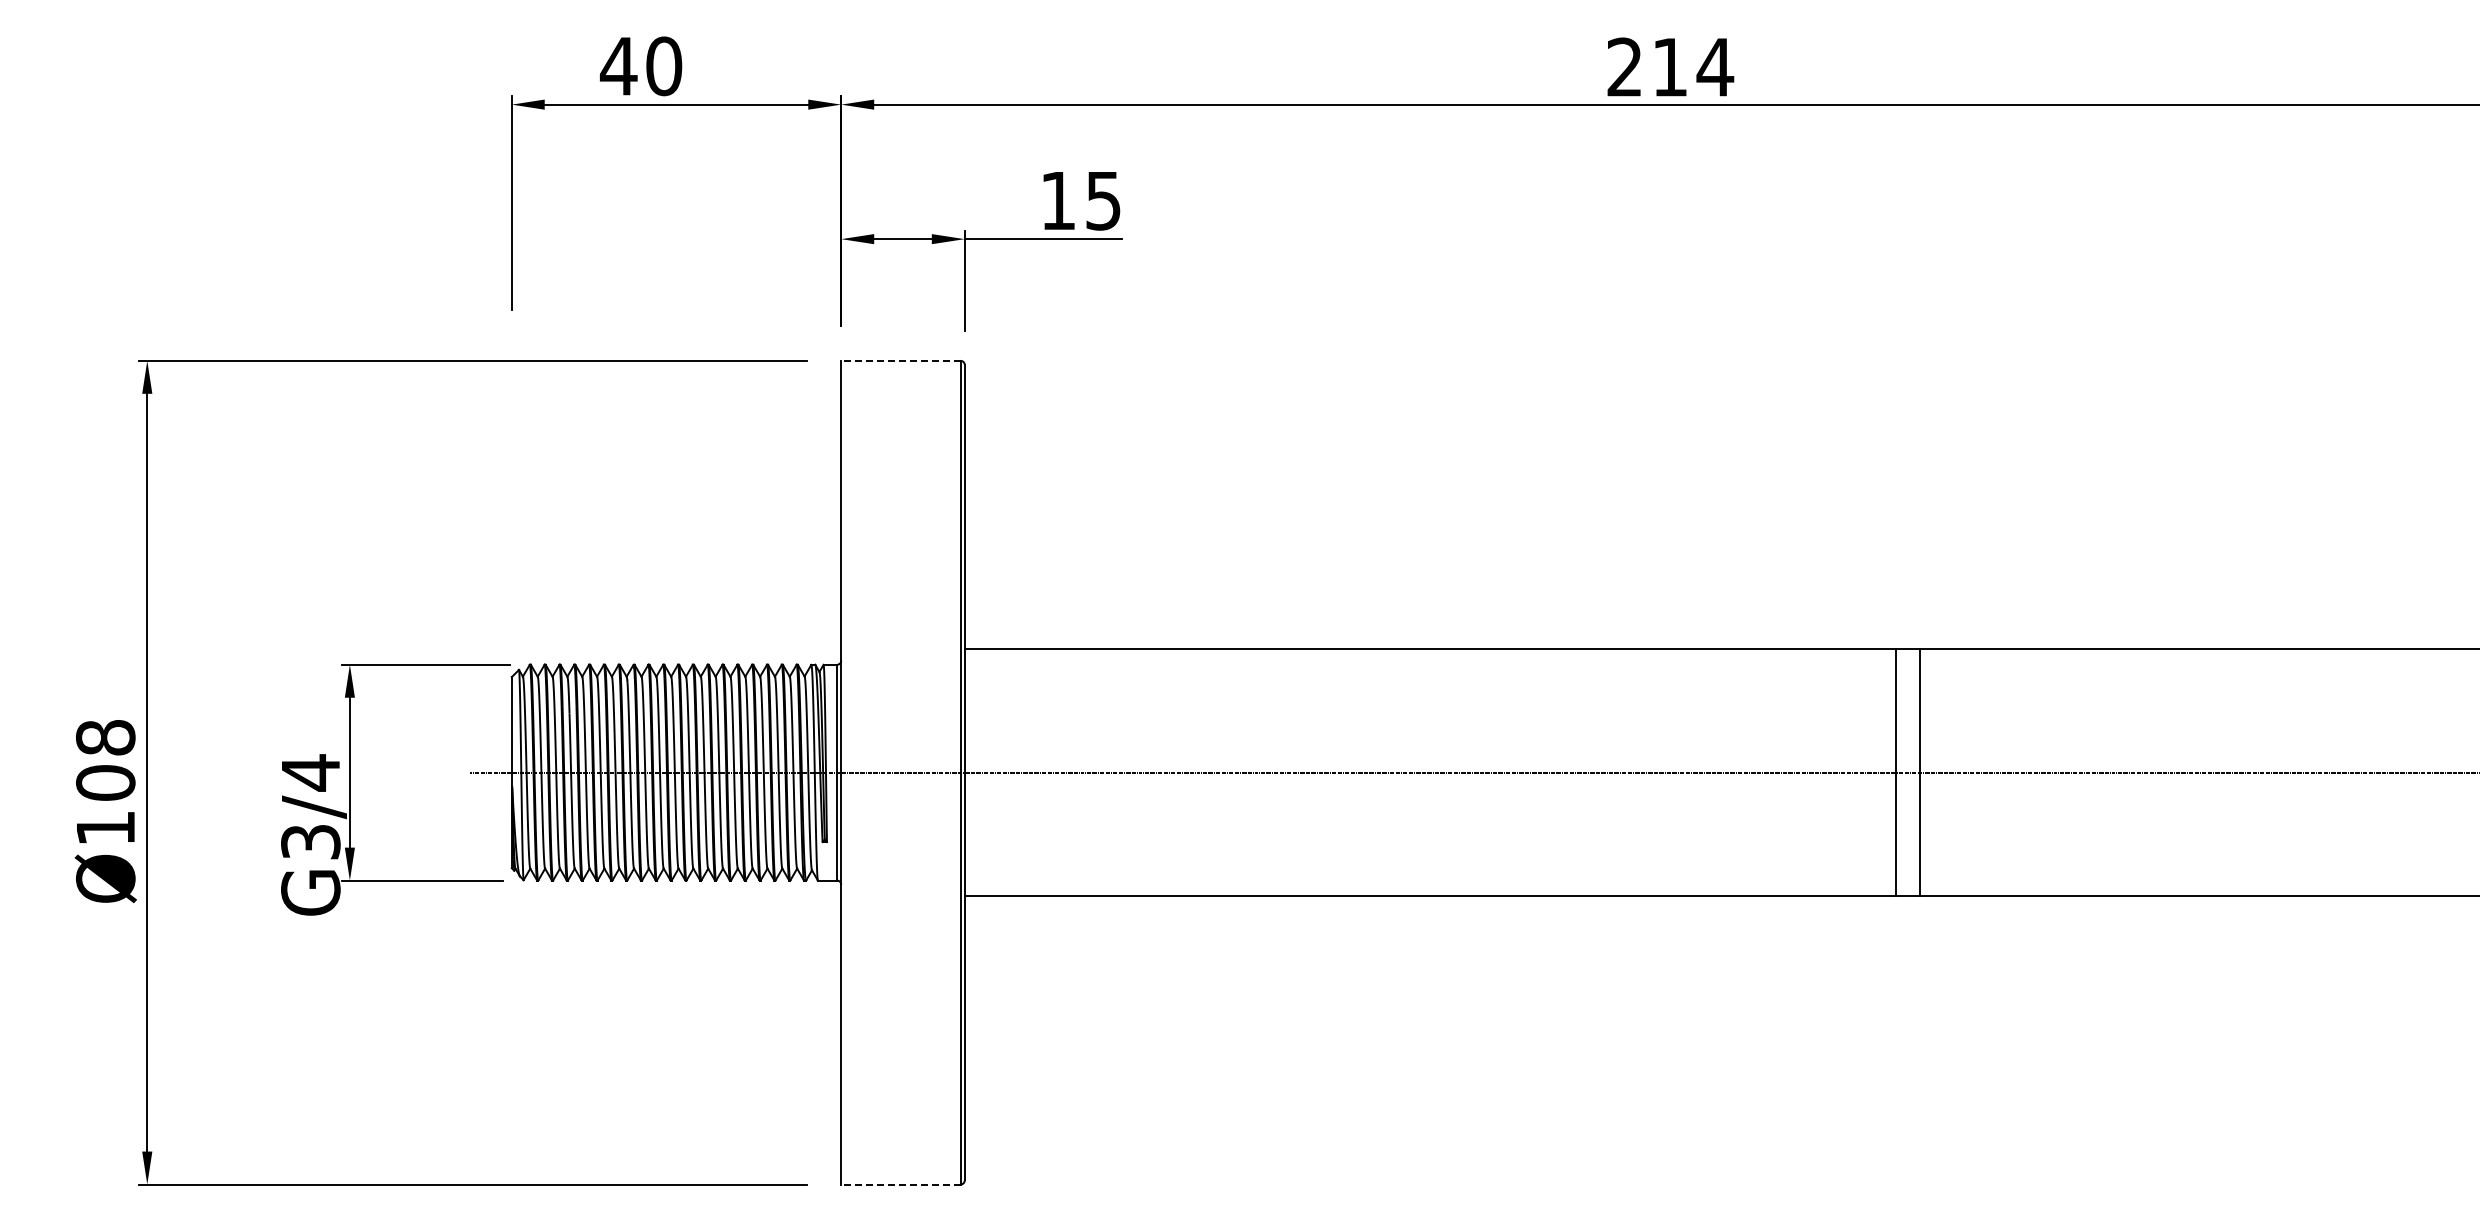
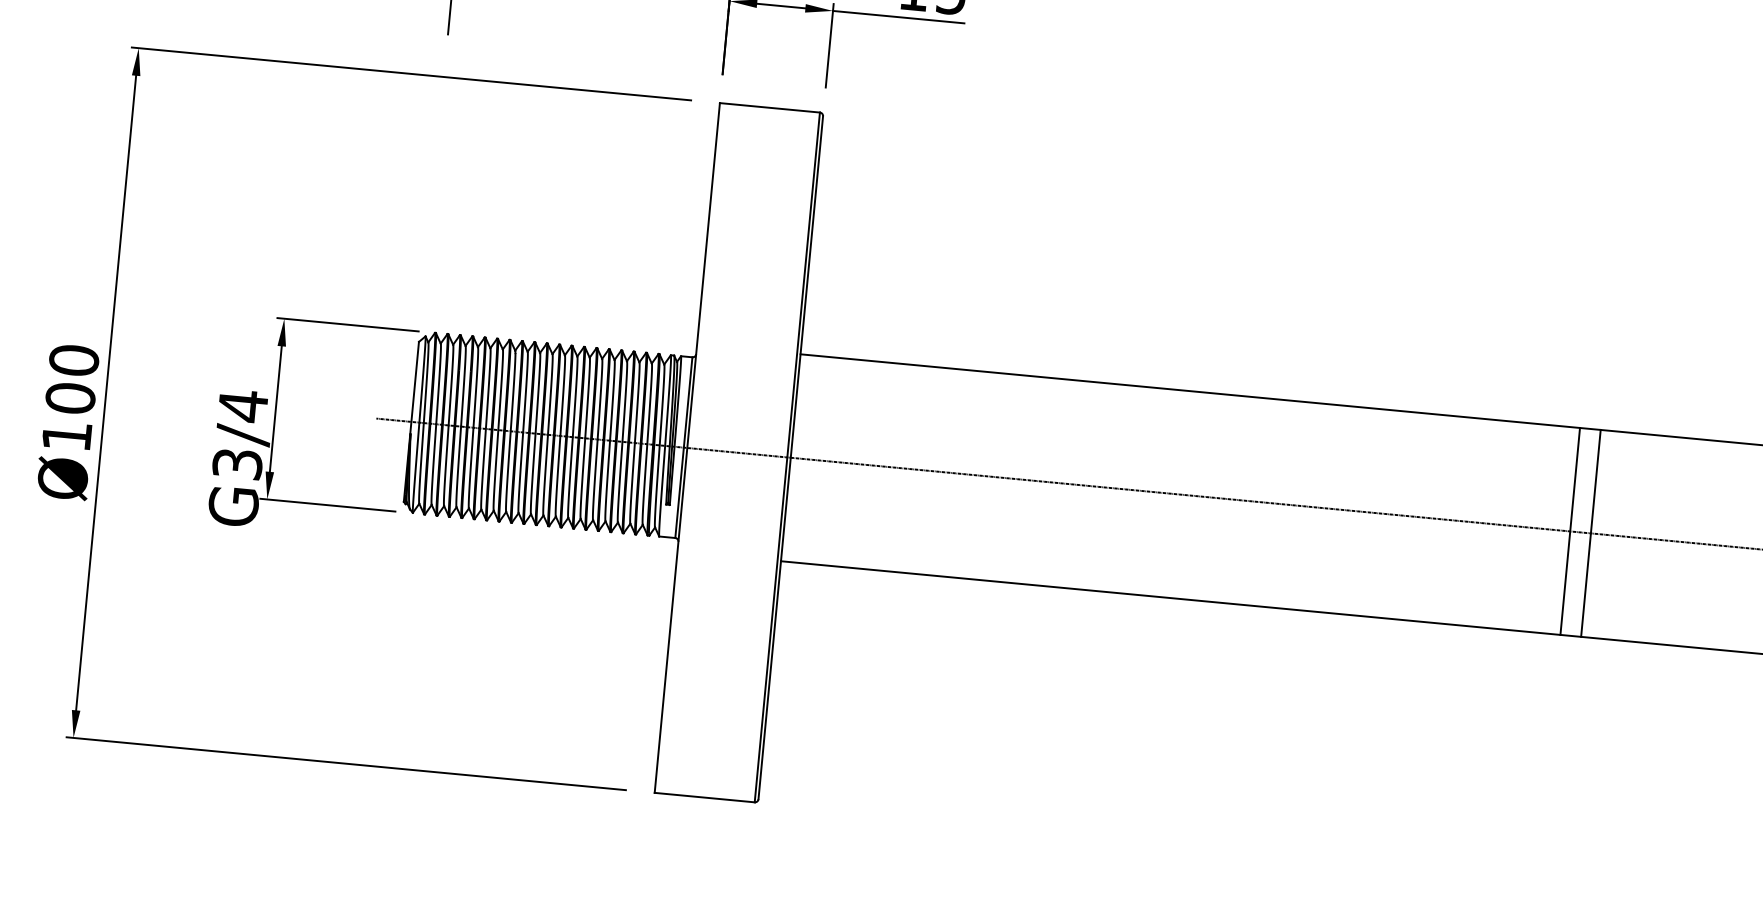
line: (900, 360) -> (769, 107), dashed -> solid
text: (105, 737) -> (73, 360), Ø108 -> Ø100
line: (900, 1184) -> (704, 797), dashed -> solid

